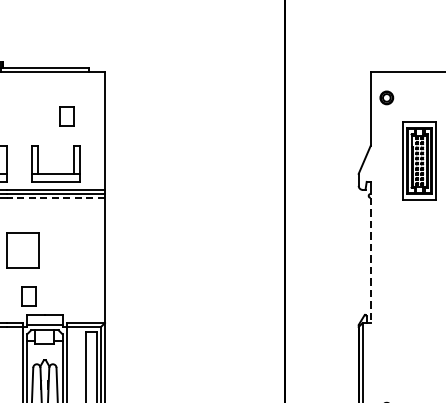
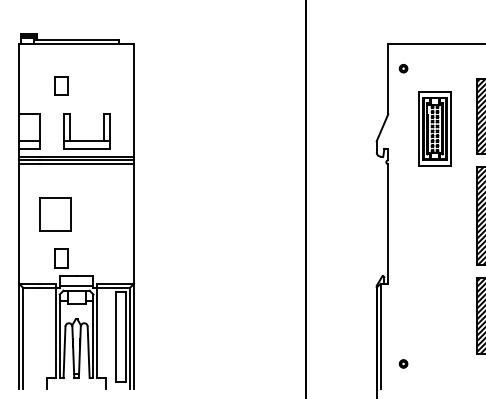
part: (386, 97) -> (403, 68), size x0.62
part: (66, 115) -> (61, 85), moved
line: (56, 198) -> (87, 164), dashed -> solid
line: (370, 260) -> (388, 224), dashed -> solid

